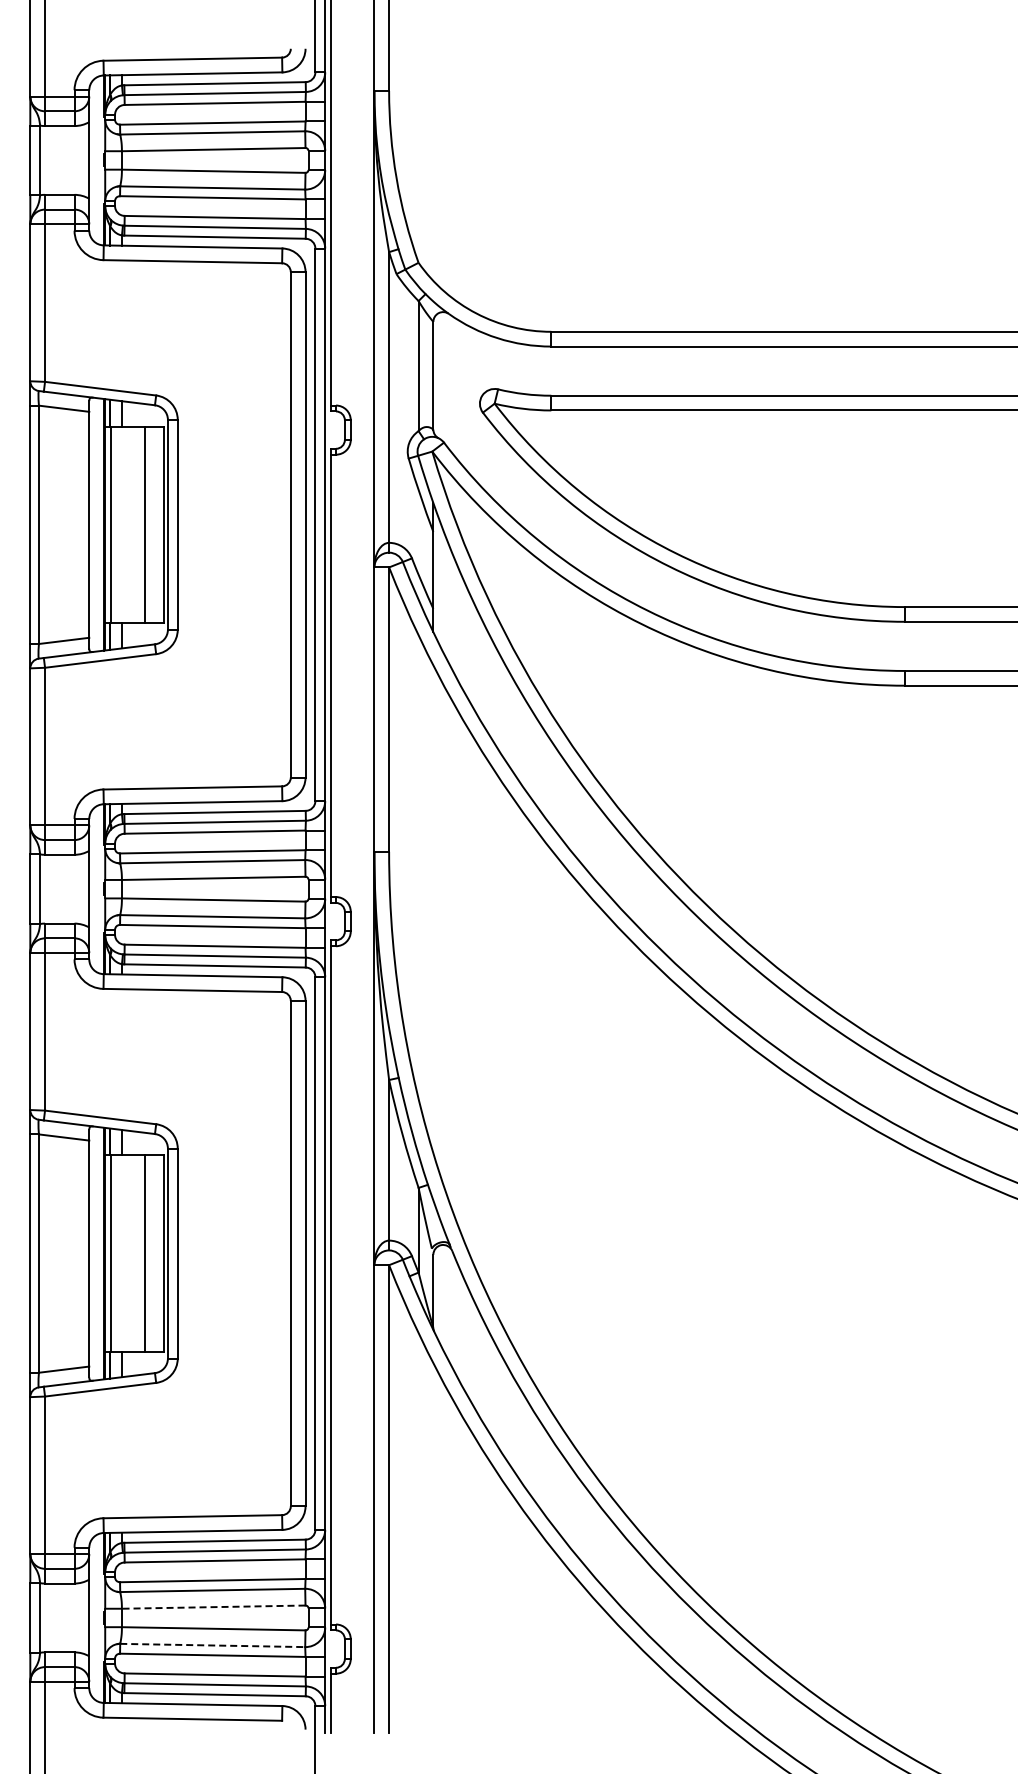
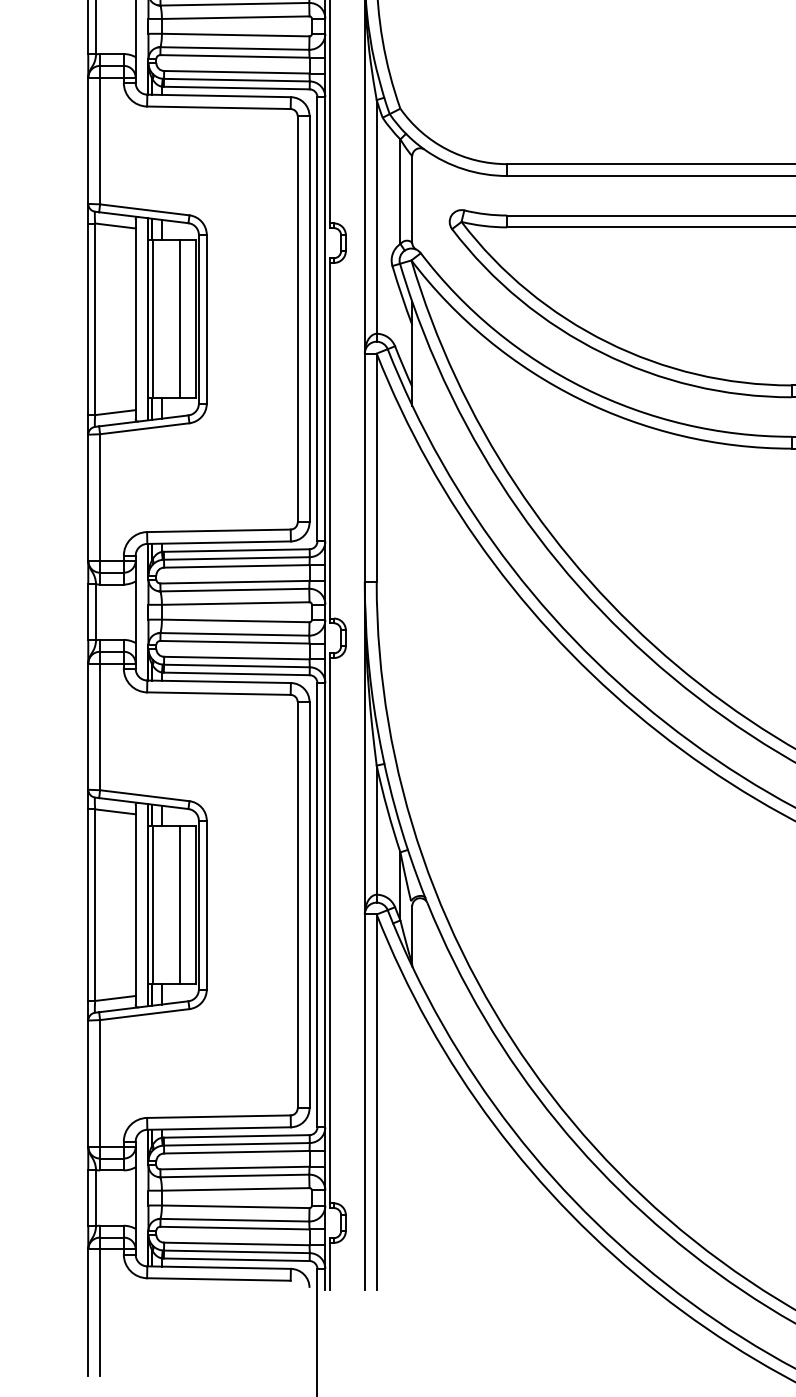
line: (213, 1607) -> (235, 1189), dashed -> solid
line: (212, 1645) -> (234, 1220), dashed -> solid

